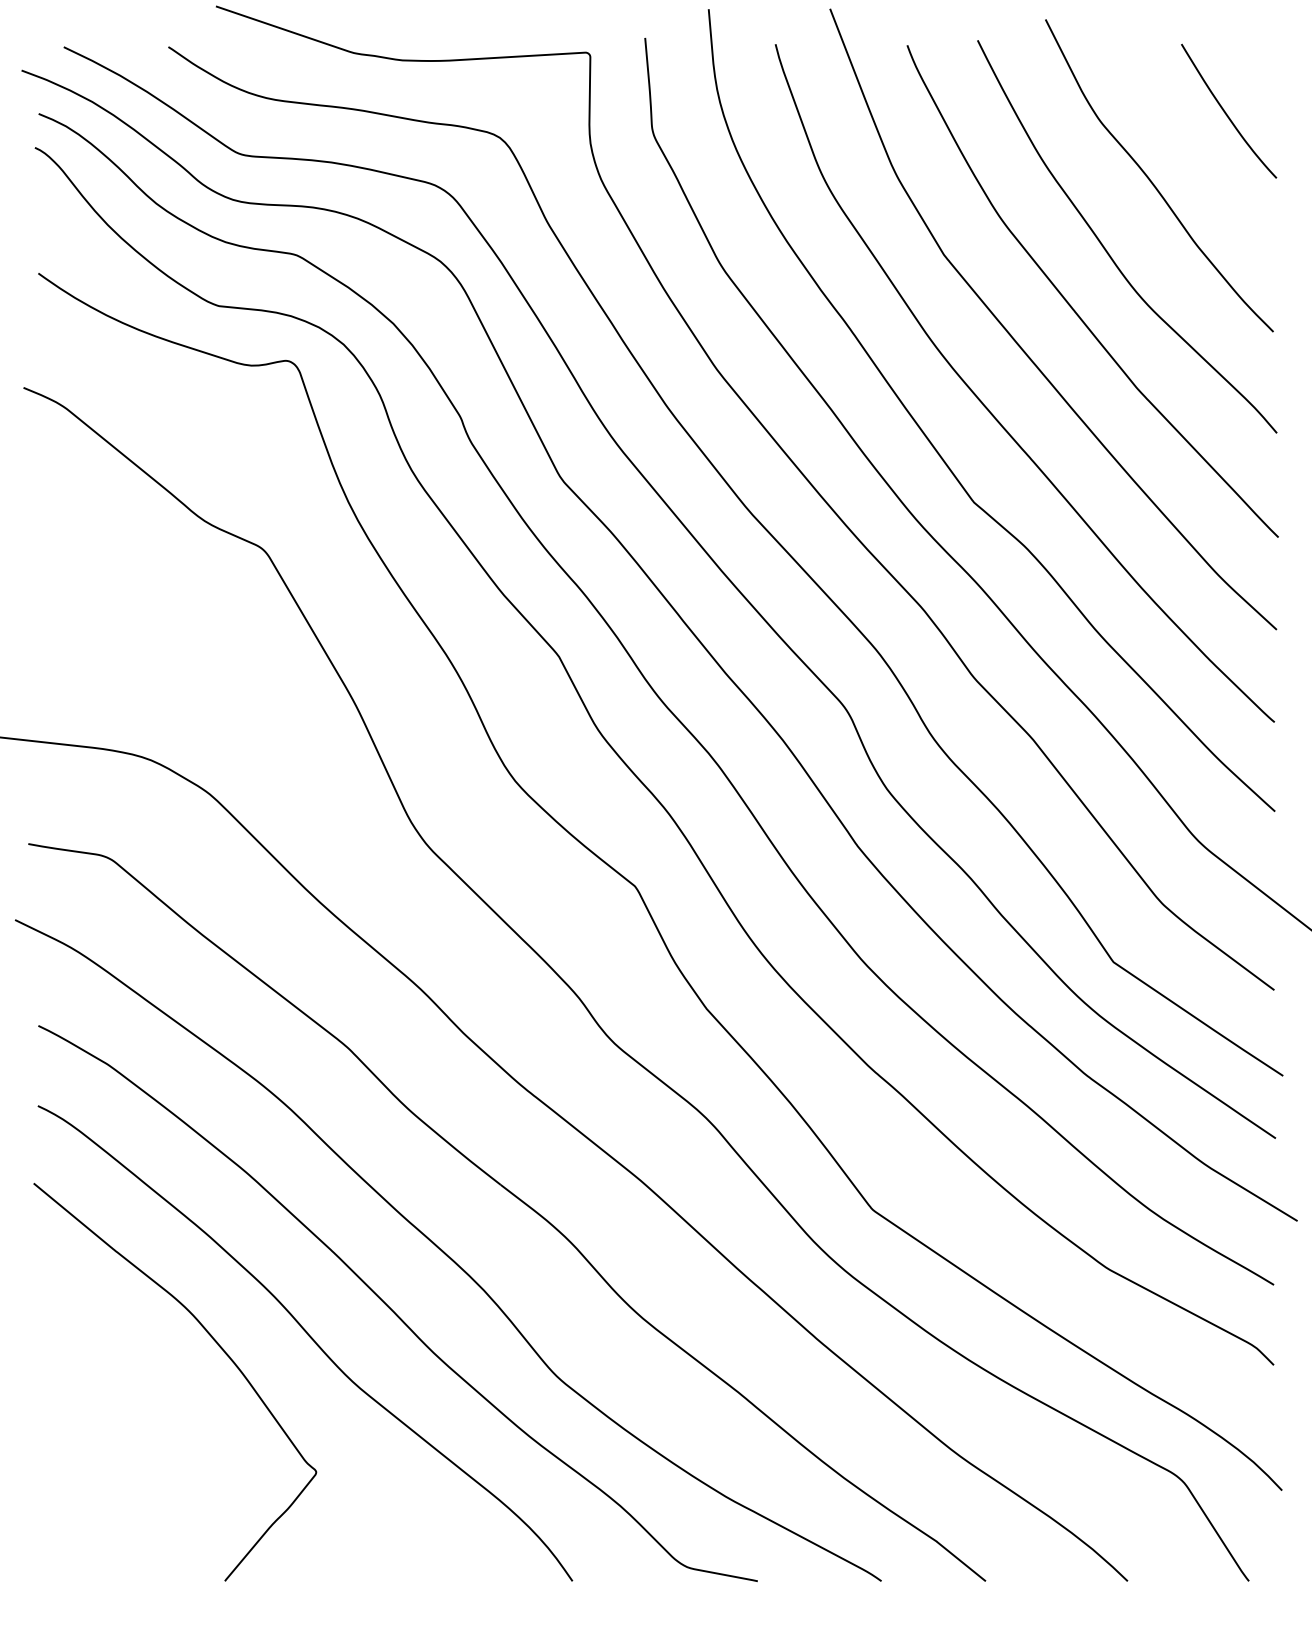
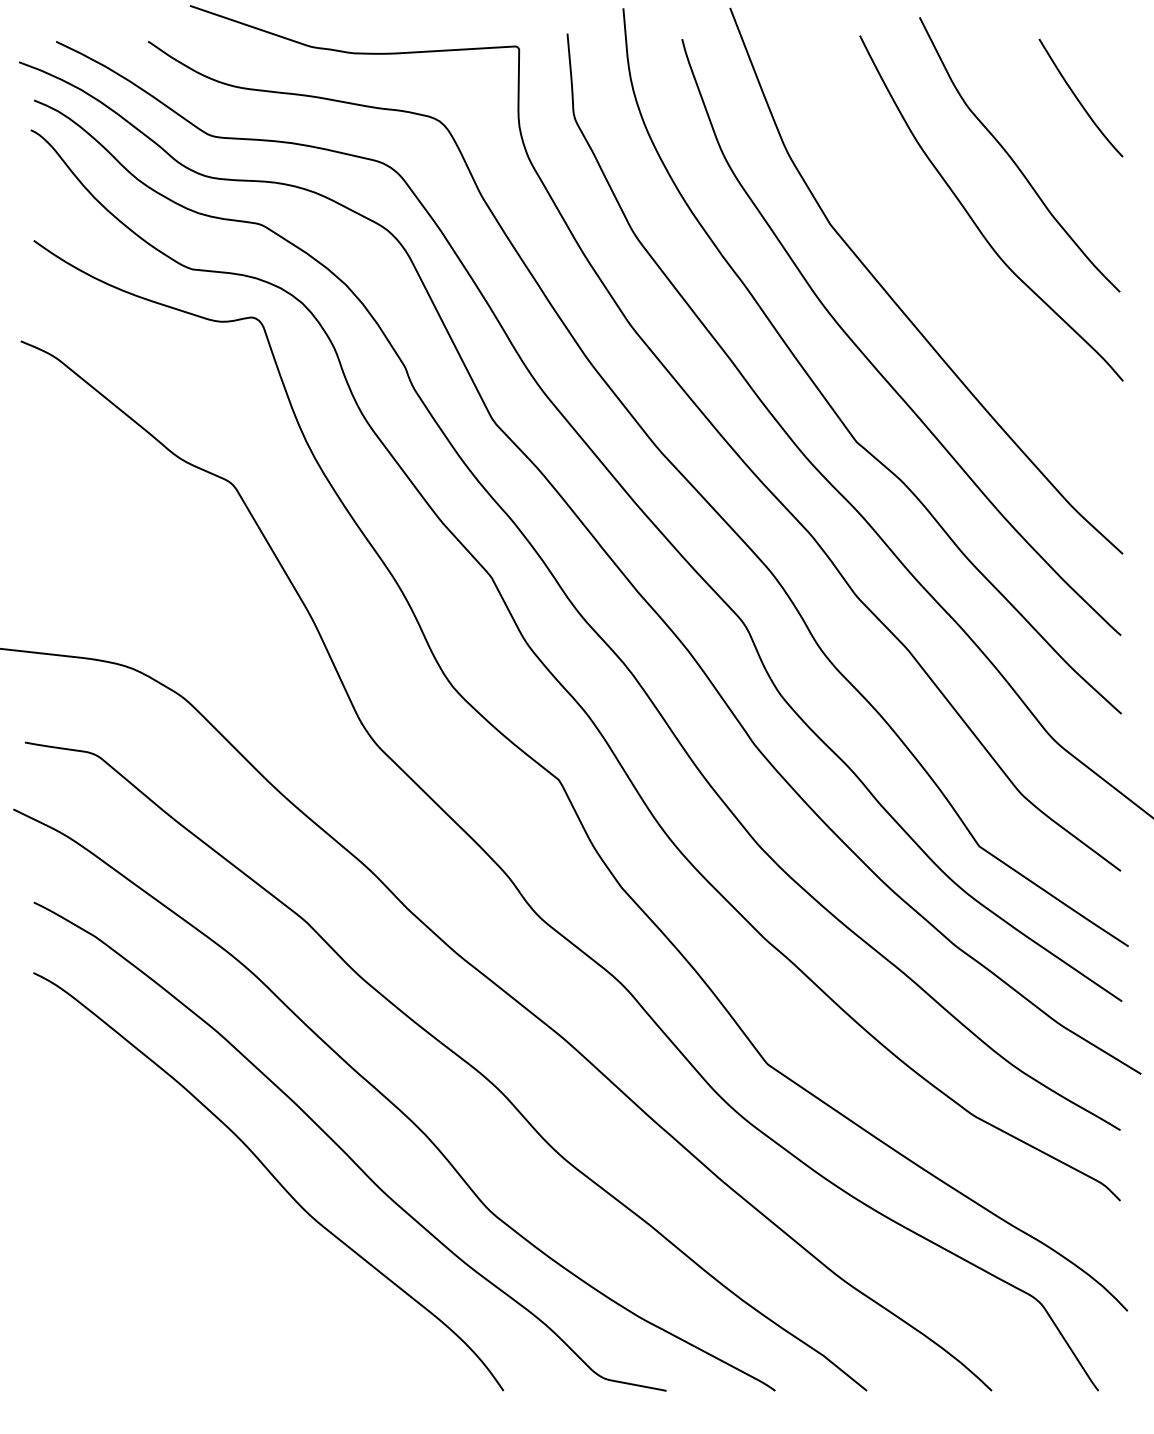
curve: (1073, 308) -> (944, 271), removed
curve: (215, 1343) -> (189, 1181), removed

